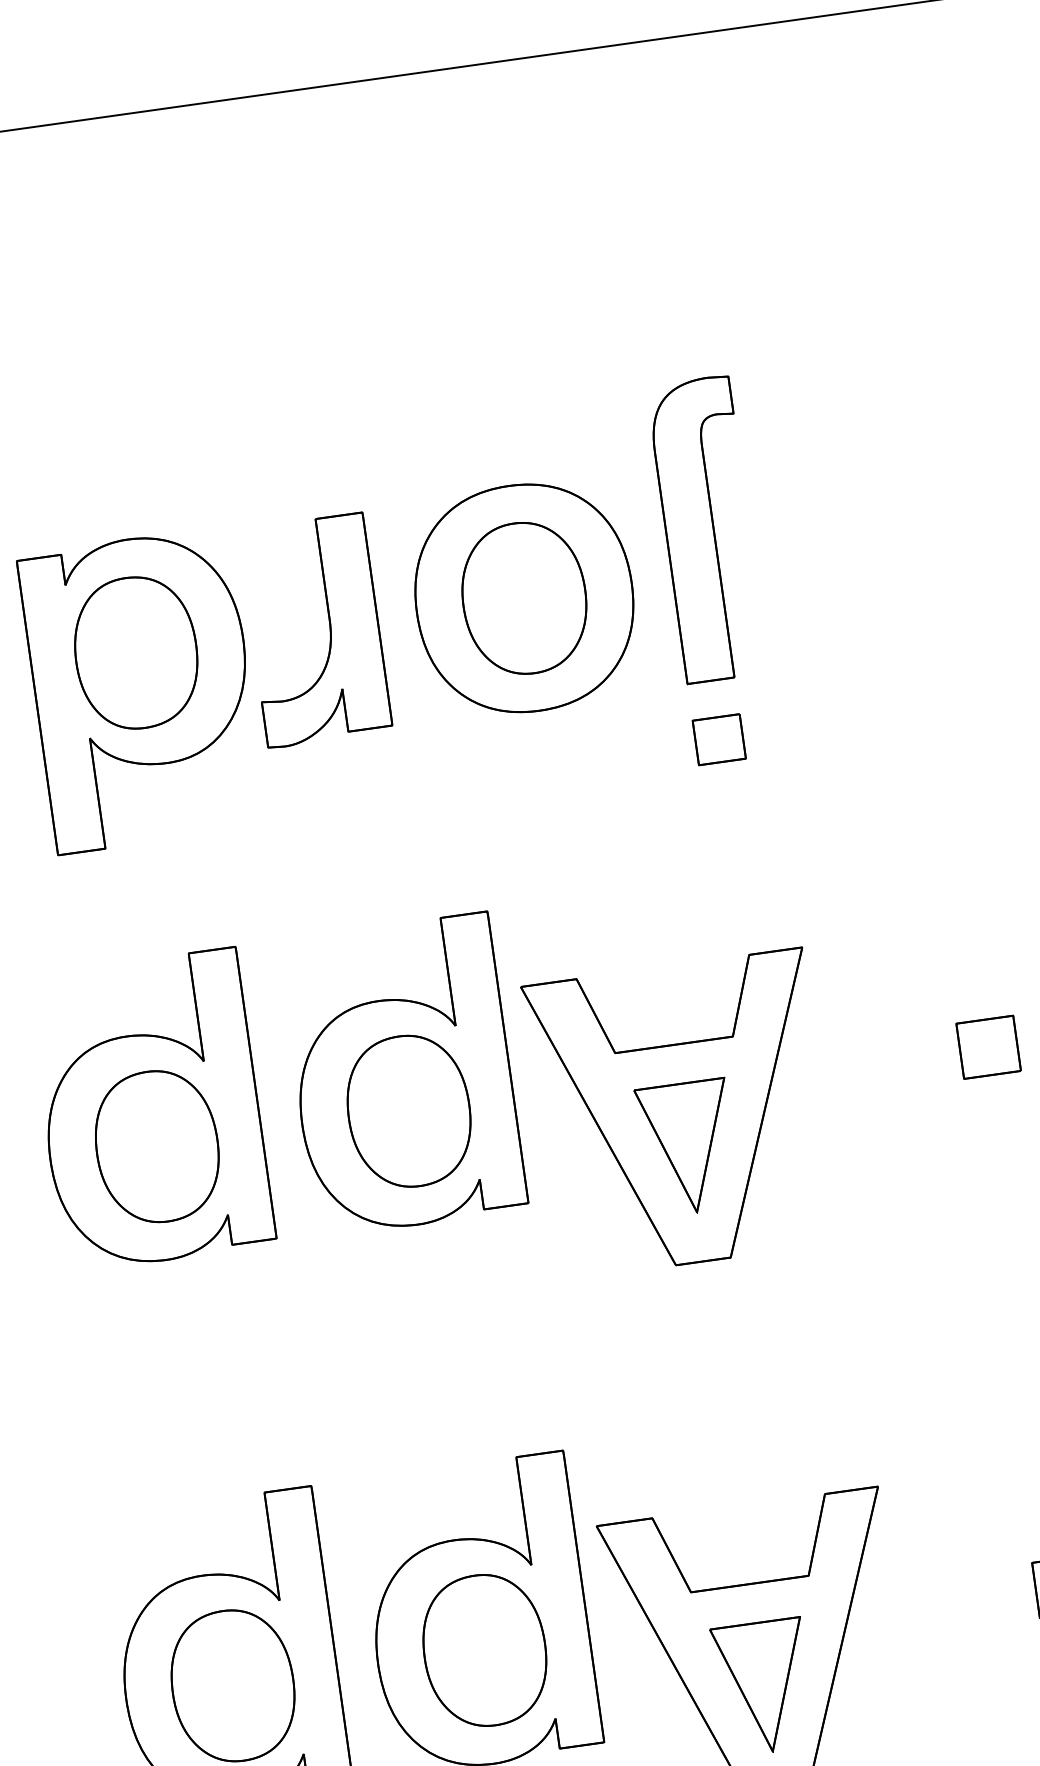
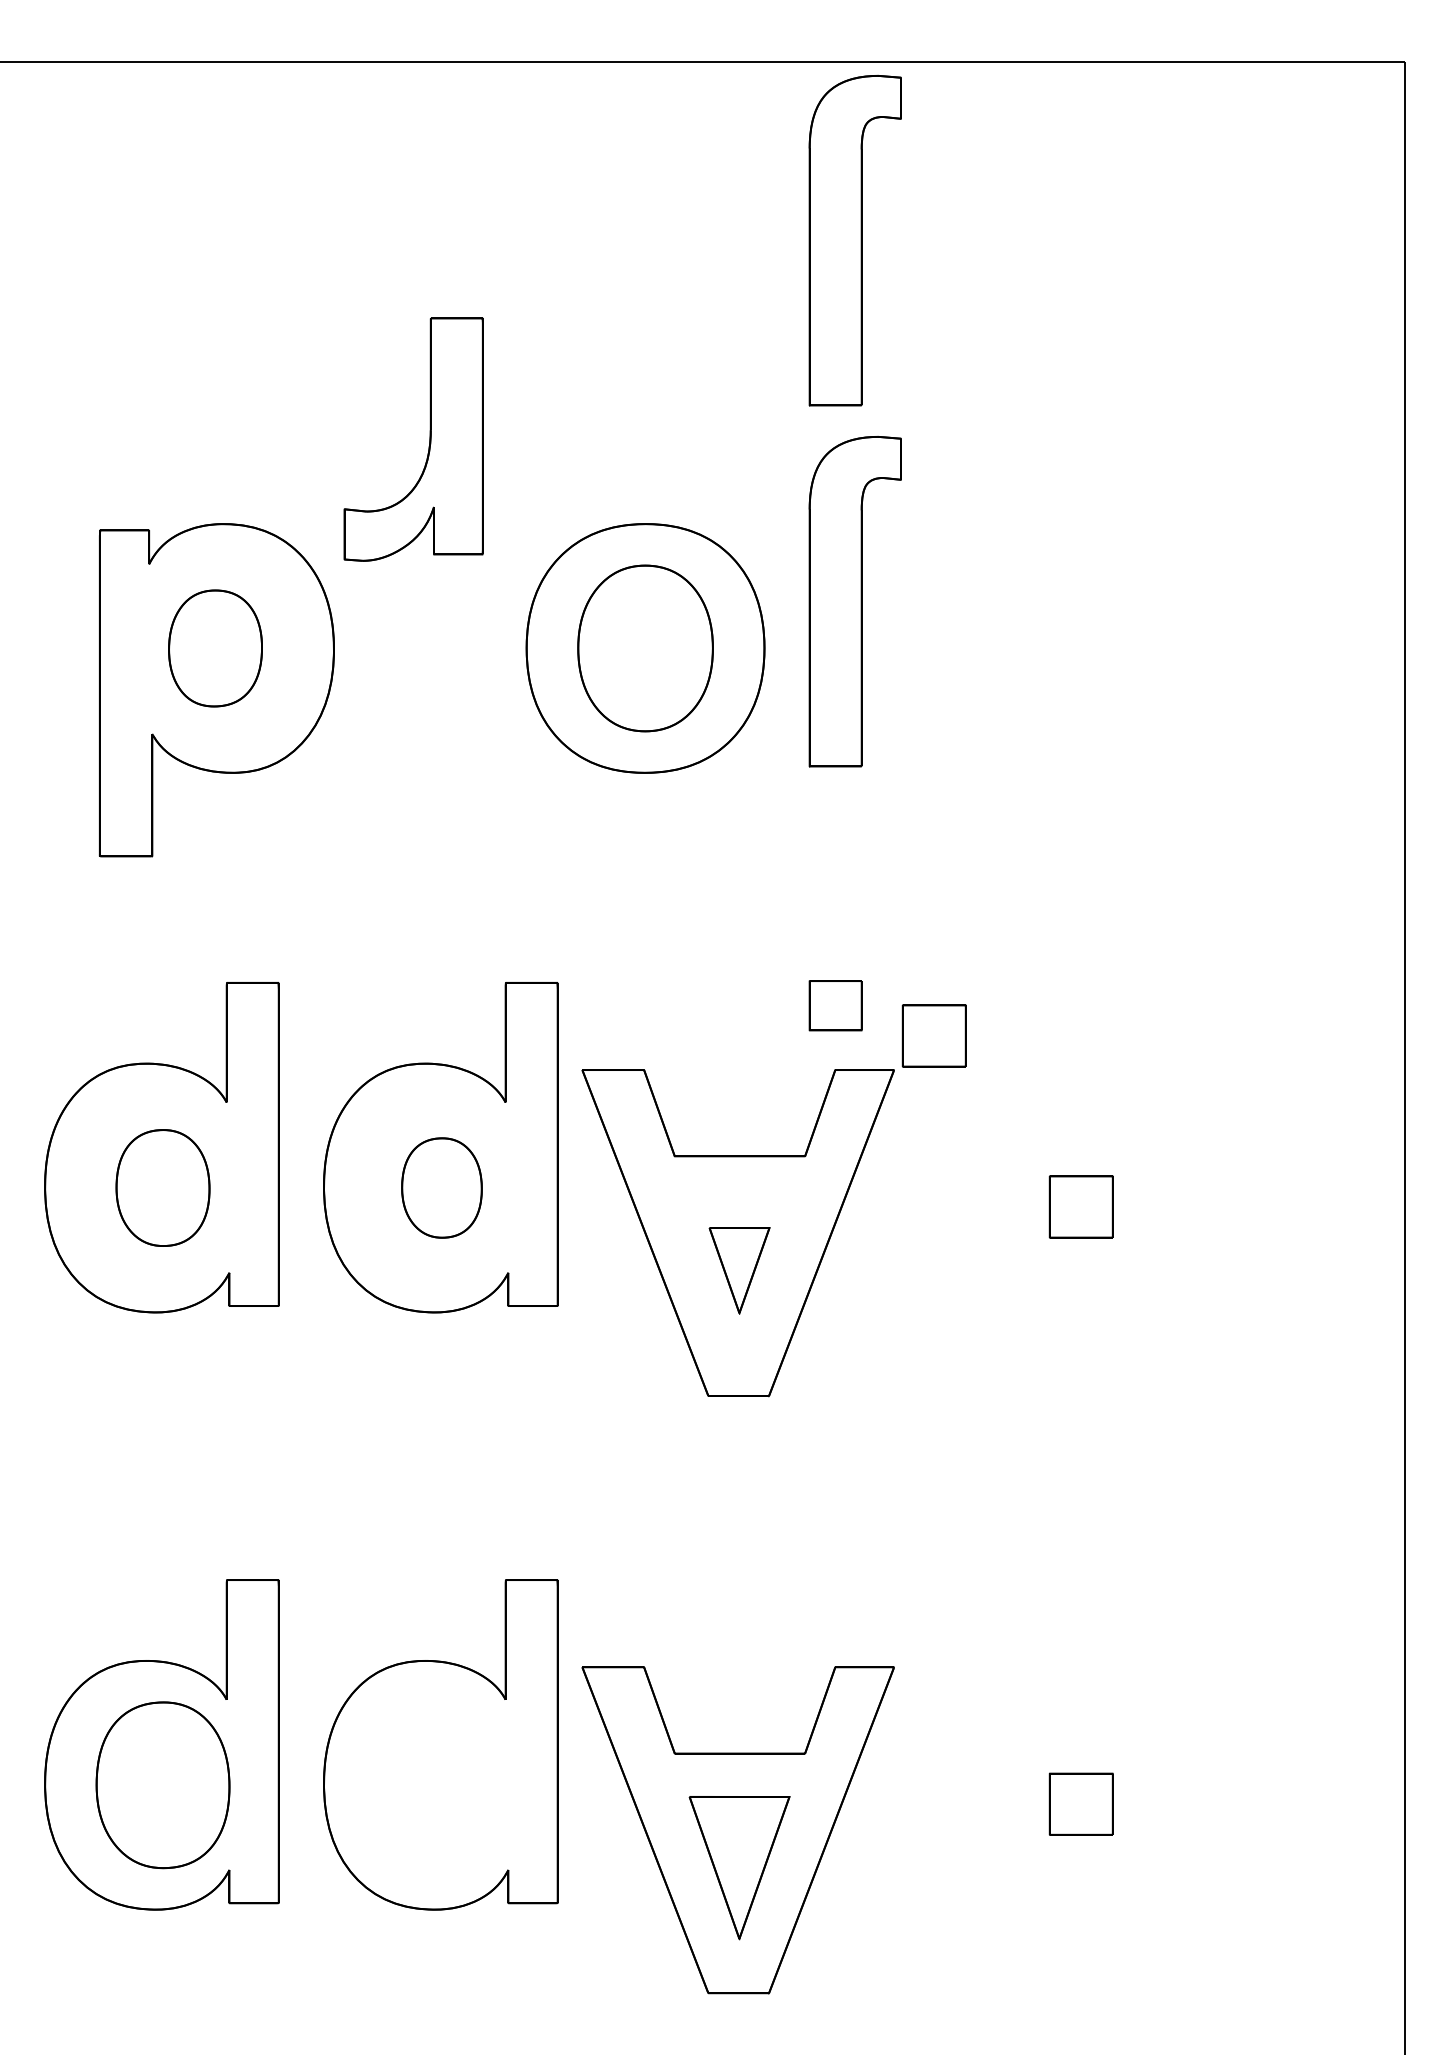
part: (661, 203) -> (854, 240), added
part: (329, 628) -> (429, 439), moved
part: (136, 652) -> (215, 648), size x0.7
part: (719, 739) -> (835, 1005), moved
part: (833, 911) -> (933, 1035), added
part: (408, 1110) -> (441, 1187), size x0.6
part: (156, 1146) -> (162, 1187), size x0.7
part: (688, 1148) -> (739, 1270), size x0.6
part: (484, 1650) -> (441, 1785), removed

